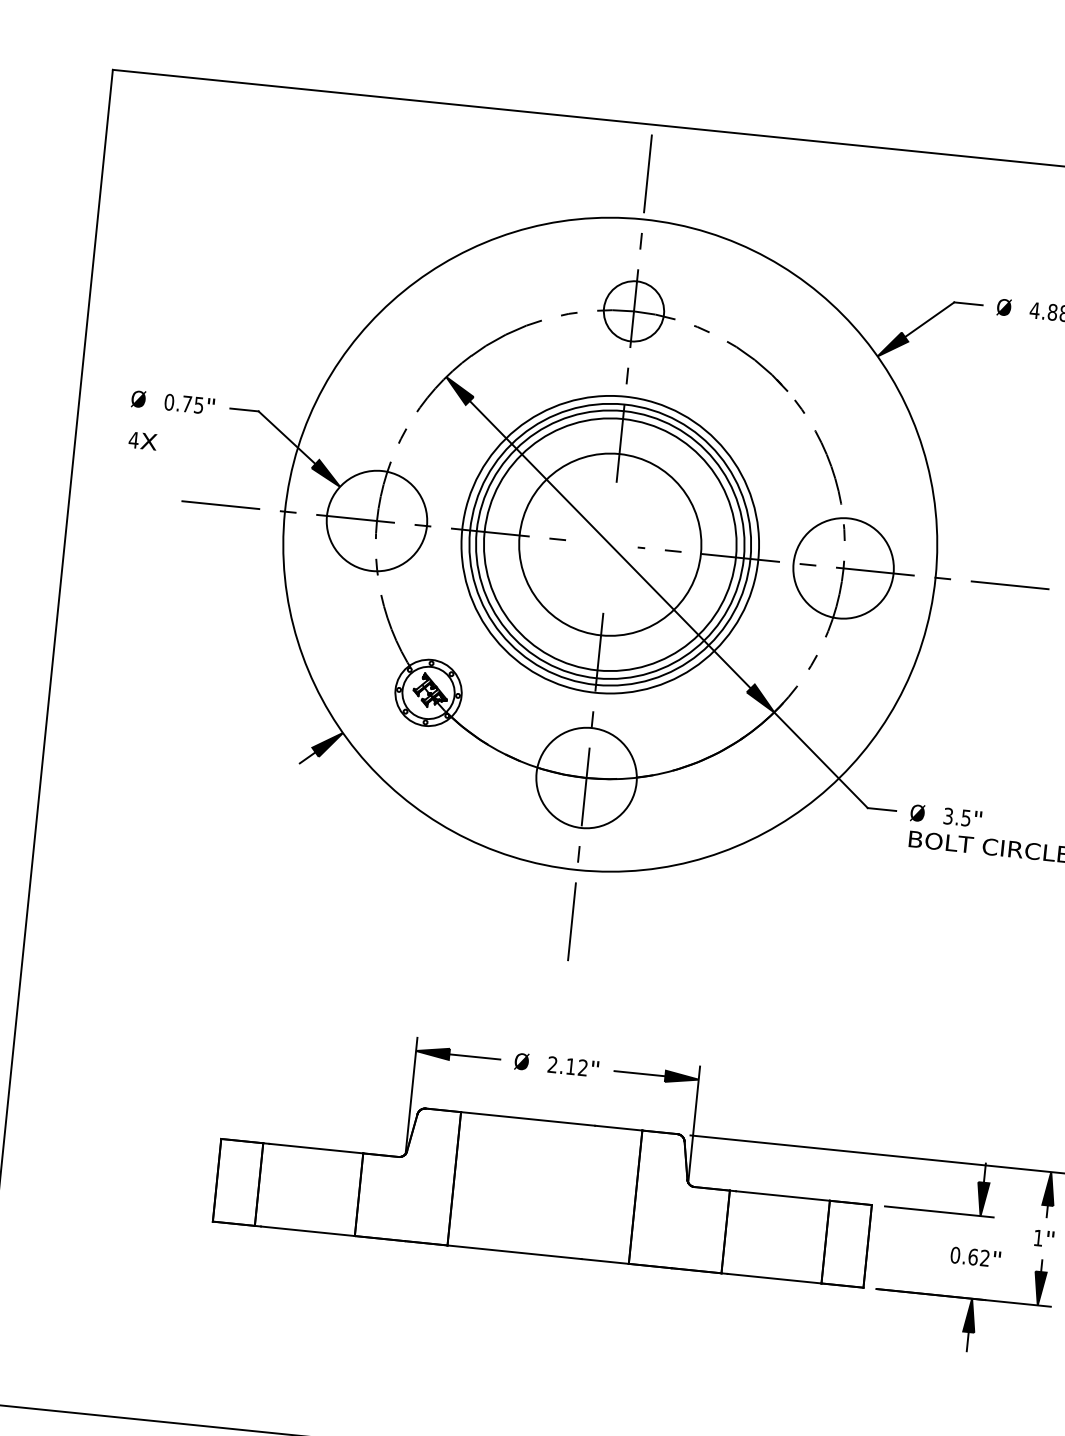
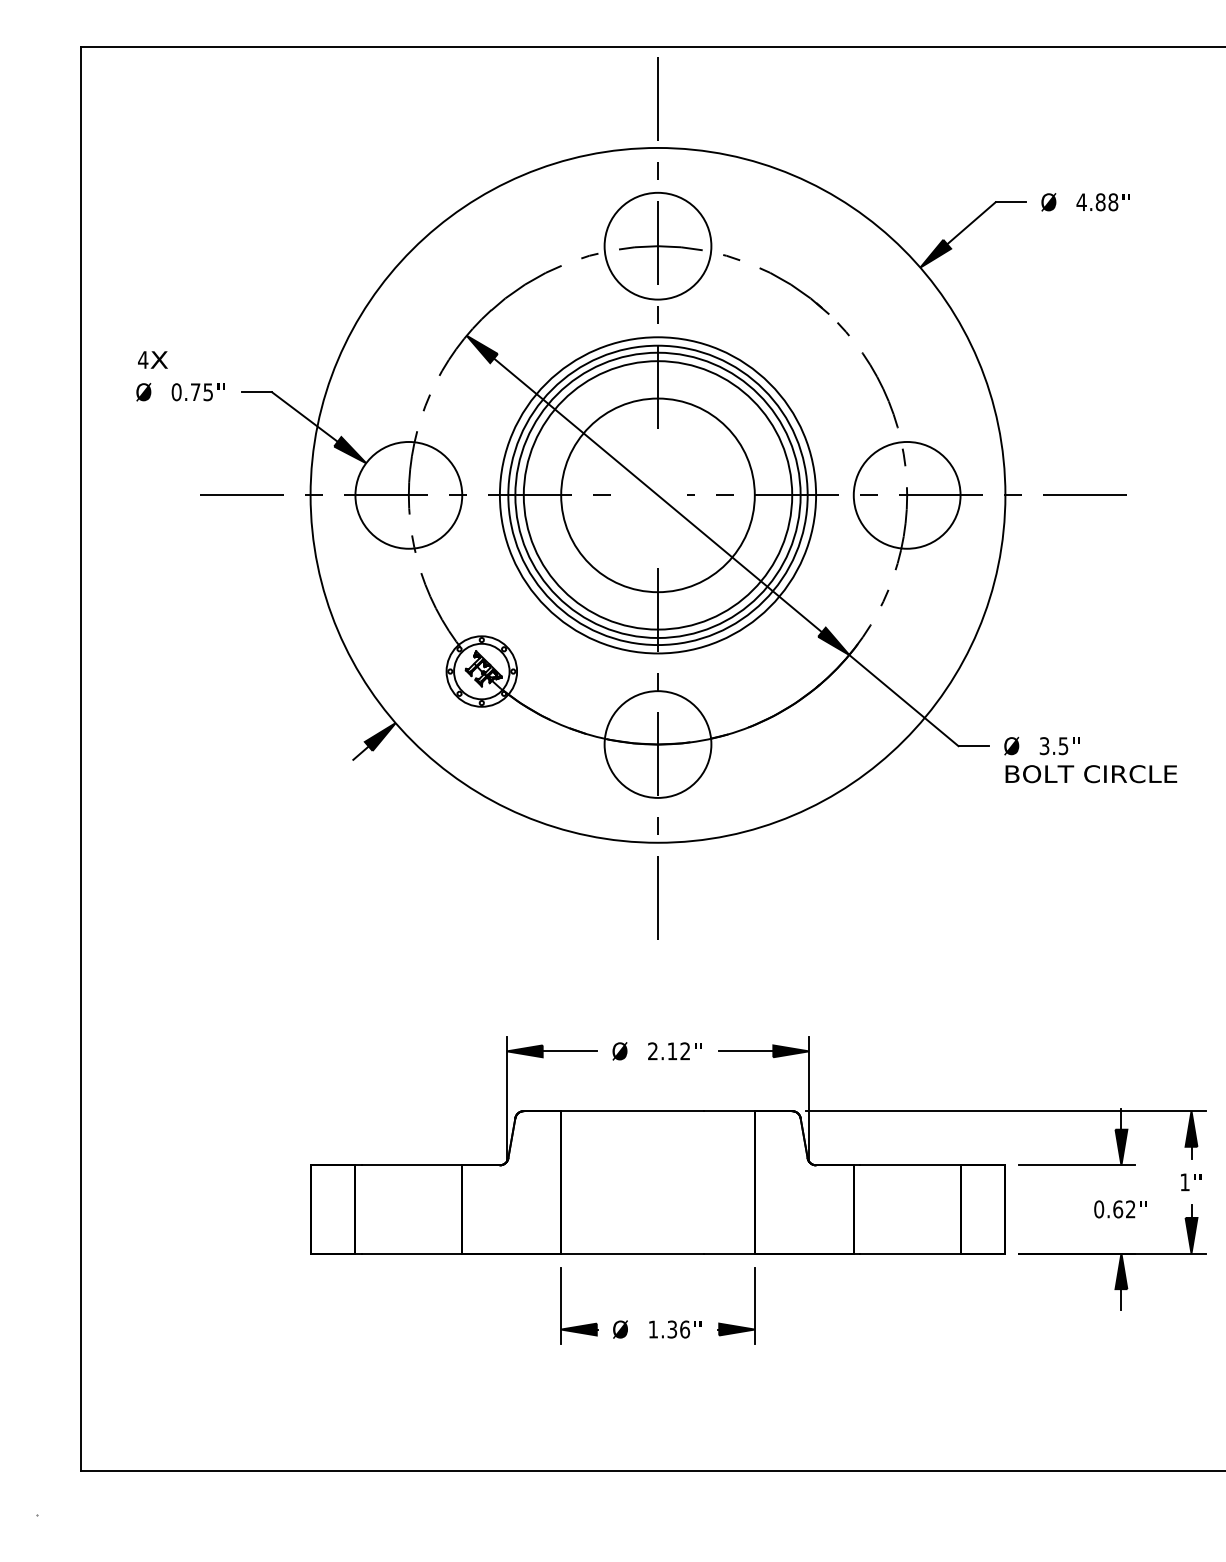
circle: (633, 310) -> (657, 245), size x1.67
text: (142, 440) -> (152, 359), moved
part: (528, 1317) -> (654, 1320), added

